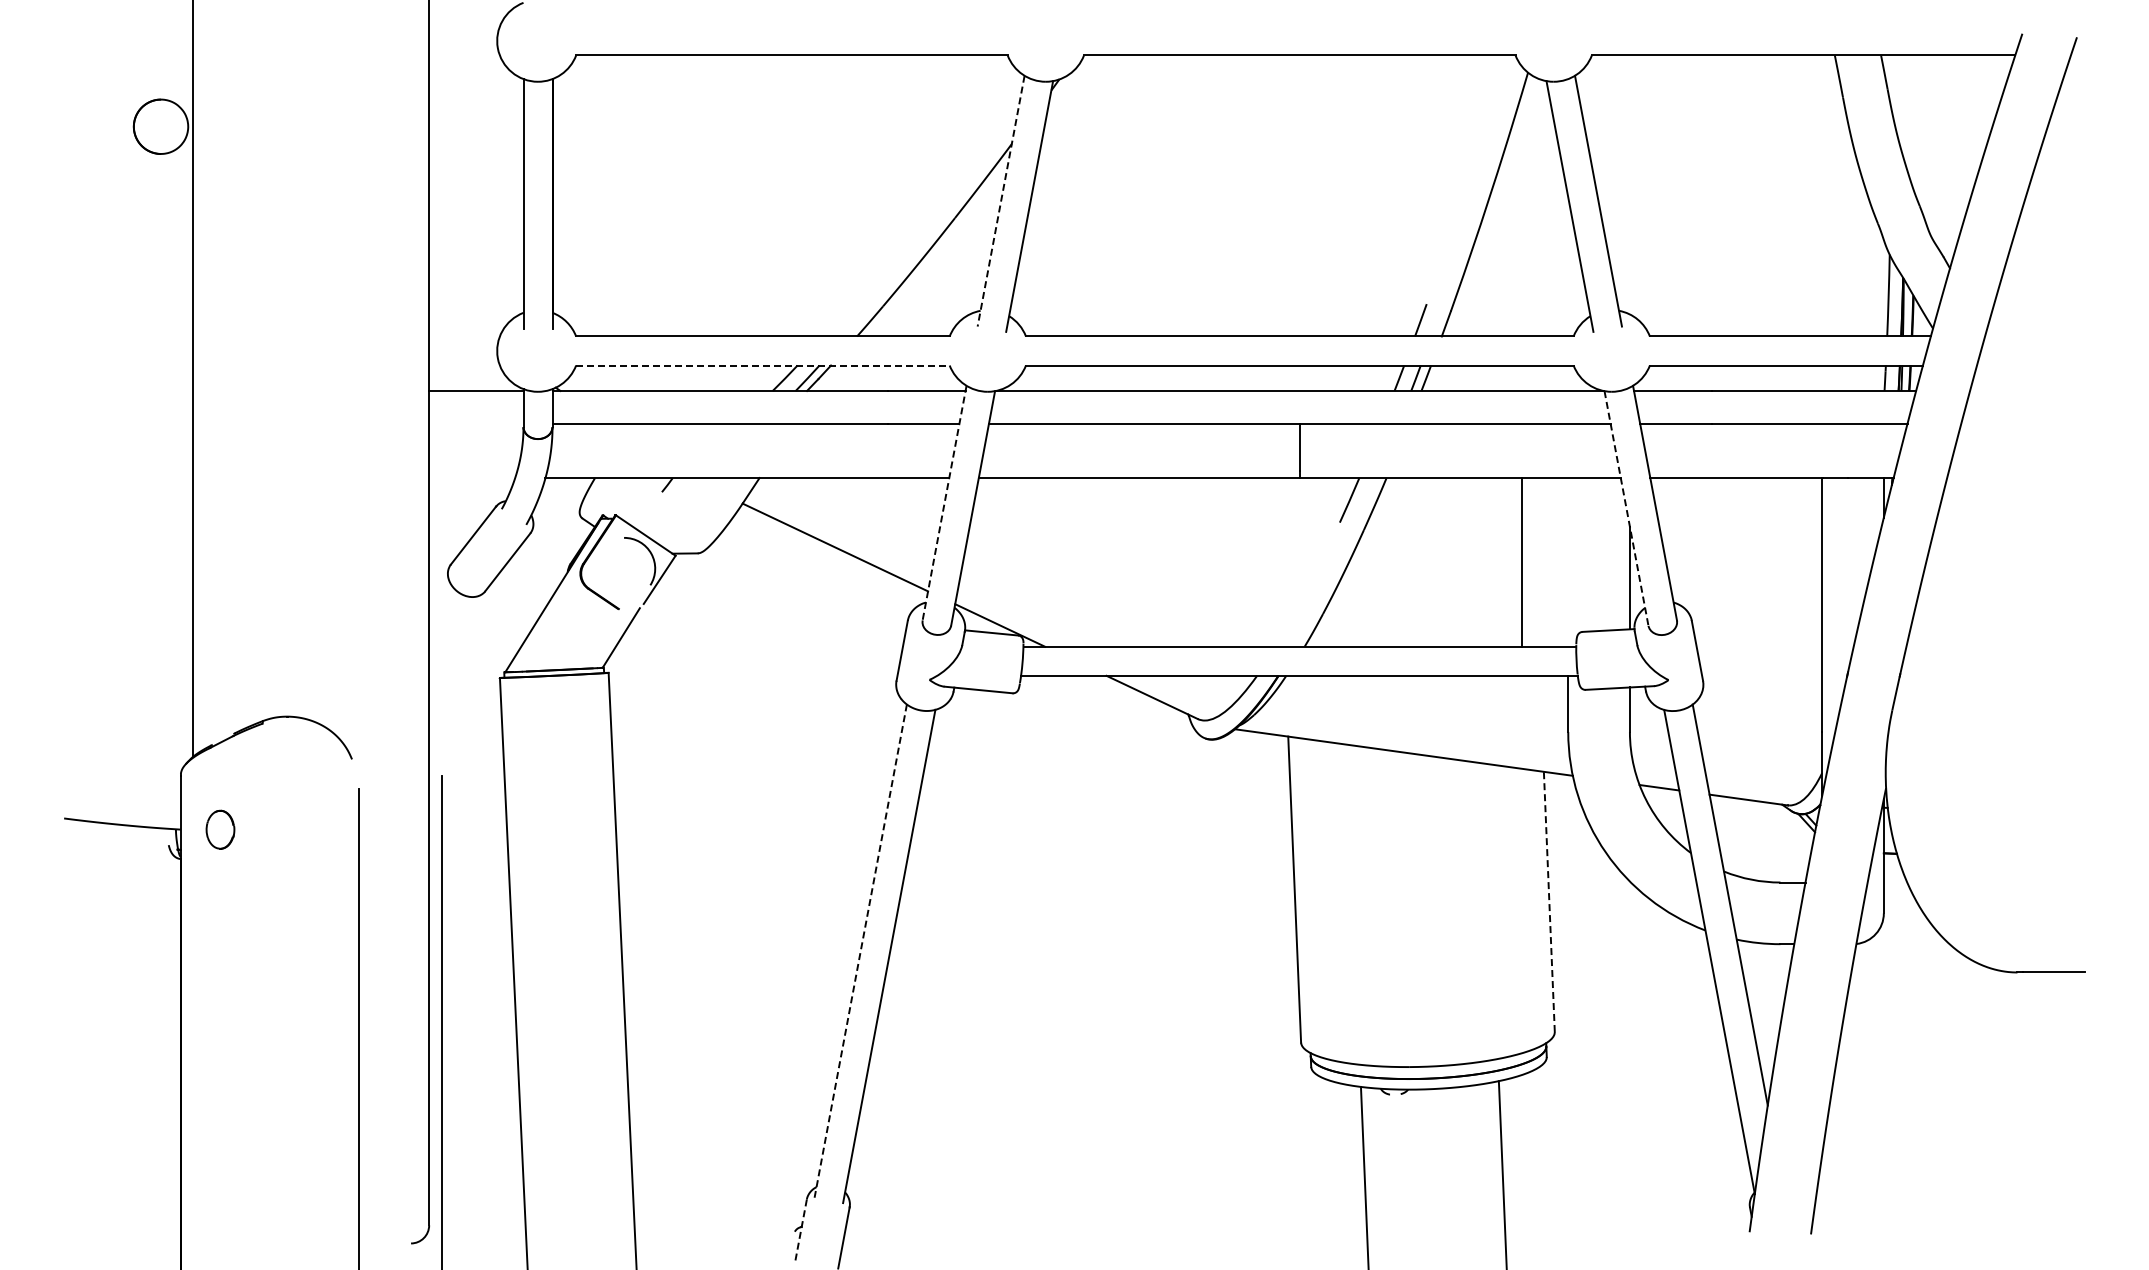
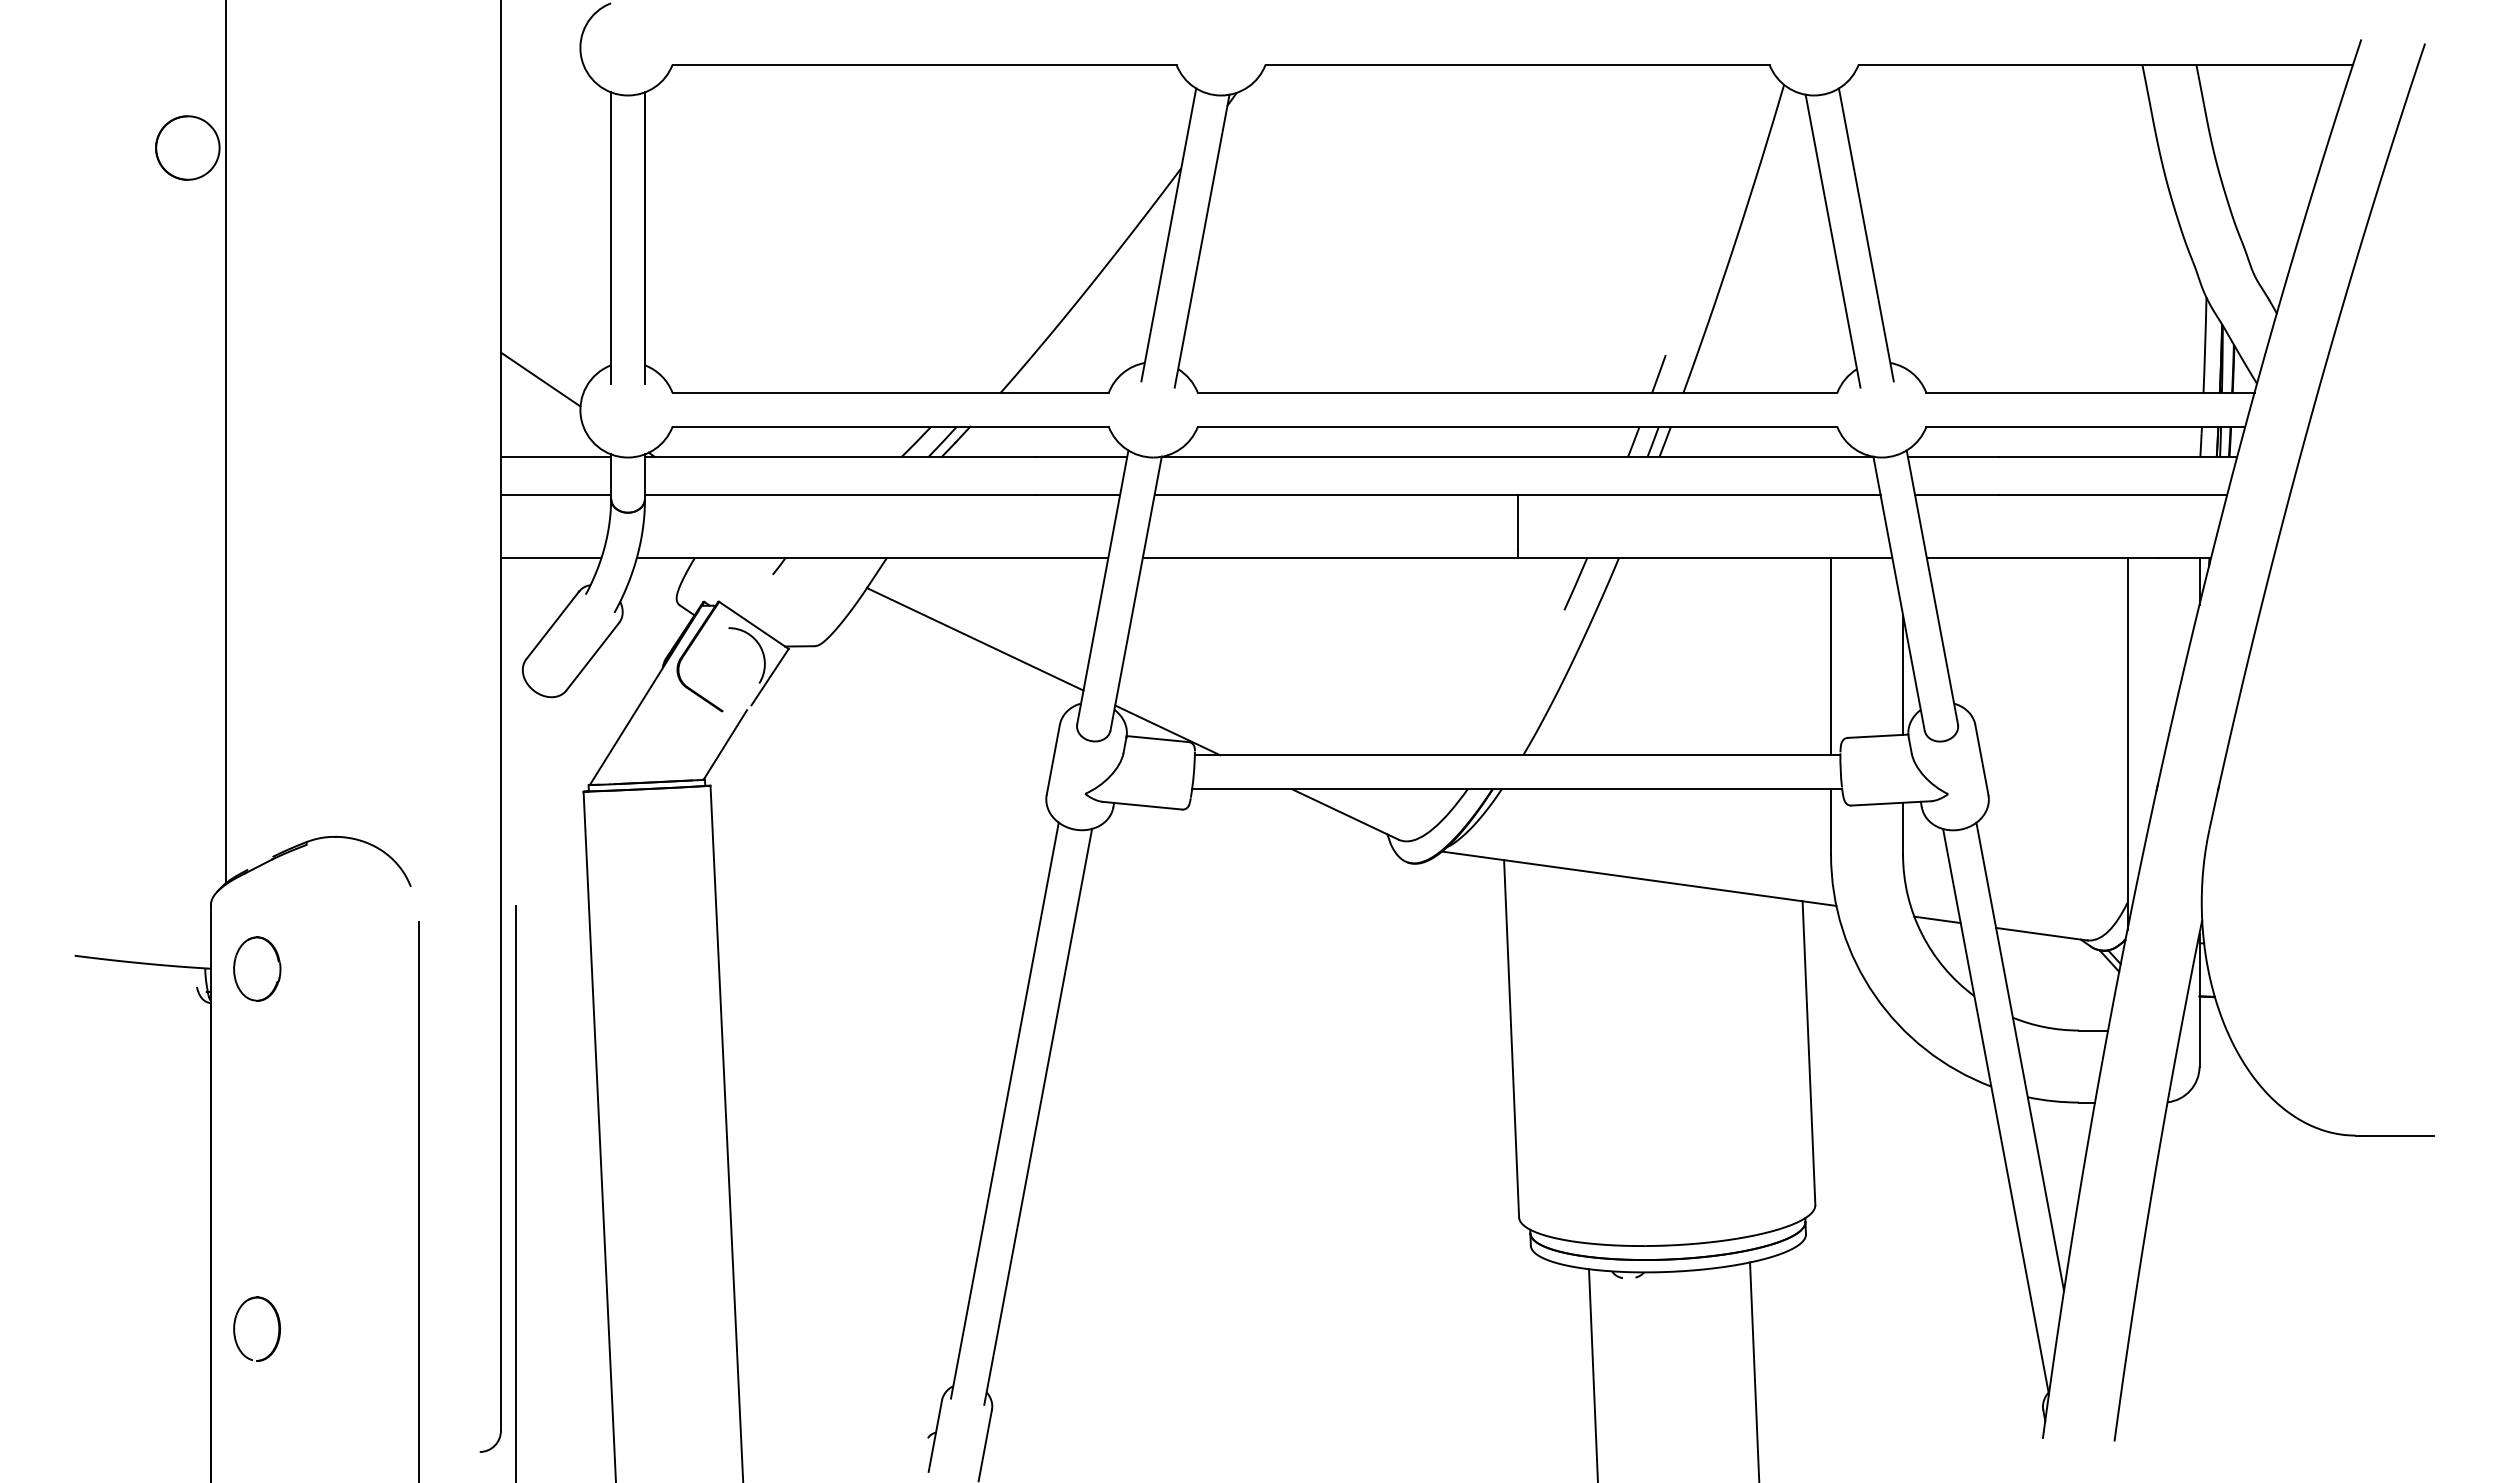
line: (1001, 201) -> (1169, 235), dashed -> solid
line: (463, 324) -> (541, 378), added
line: (762, 365) -> (890, 426), dashed -> solid
line: (476, 423) -> (556, 494), added
line: (472, 478) -> (551, 558), added
line: (944, 503) -> (1102, 587), dashed -> solid
line: (1626, 509) -> (1899, 594), dashed -> solid
line: (1522, 562) -> (1831, 656), moved
part: (220, 829) -> (257, 968), size x1.43
line: (1549, 901) -> (1809, 1052), dashed -> solid
line: (860, 951) -> (1004, 1111), dashed -> solid
part: (201, 1138) -> (235, 1329), added
line: (801, 1230) -> (935, 1436), dashed -> solid

